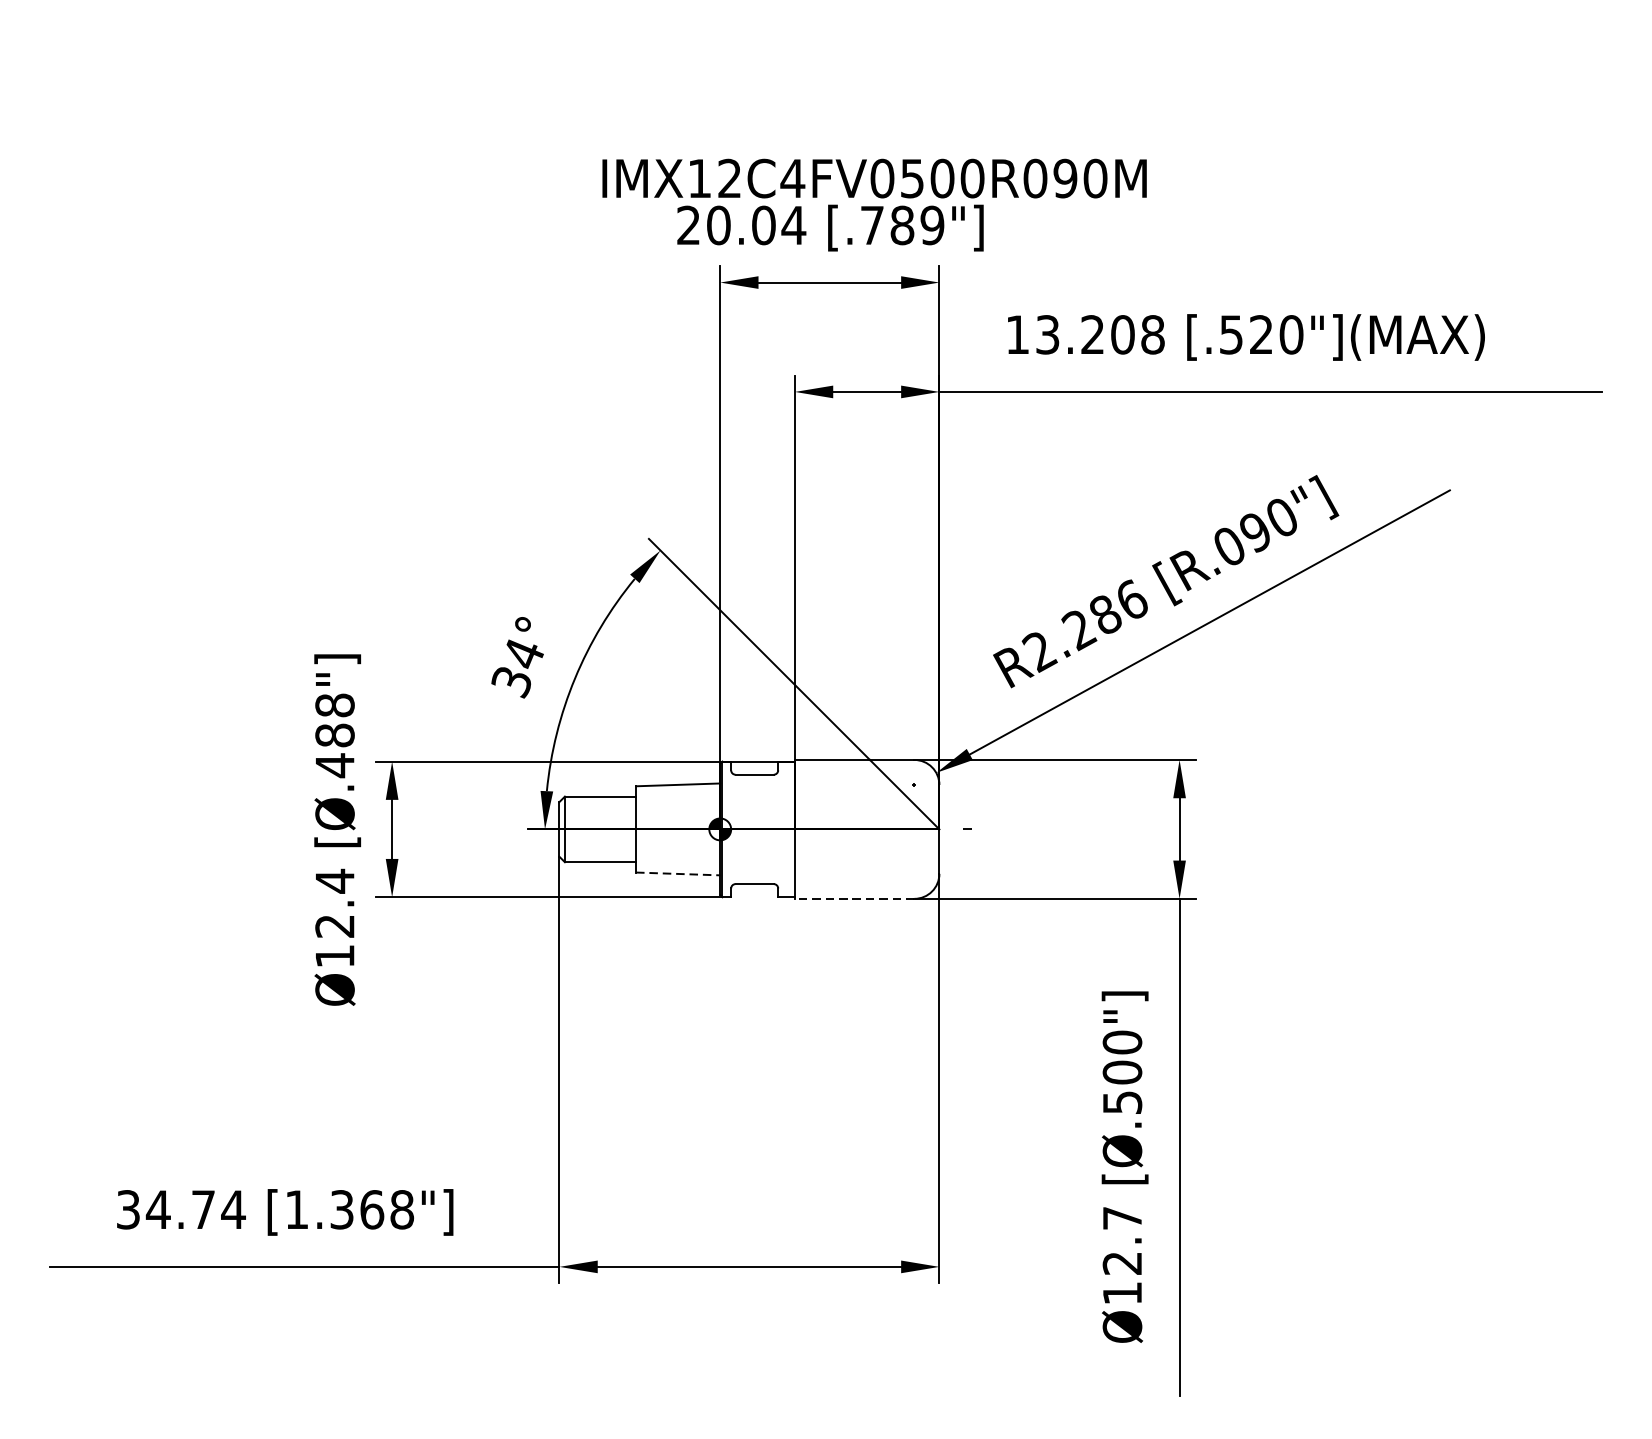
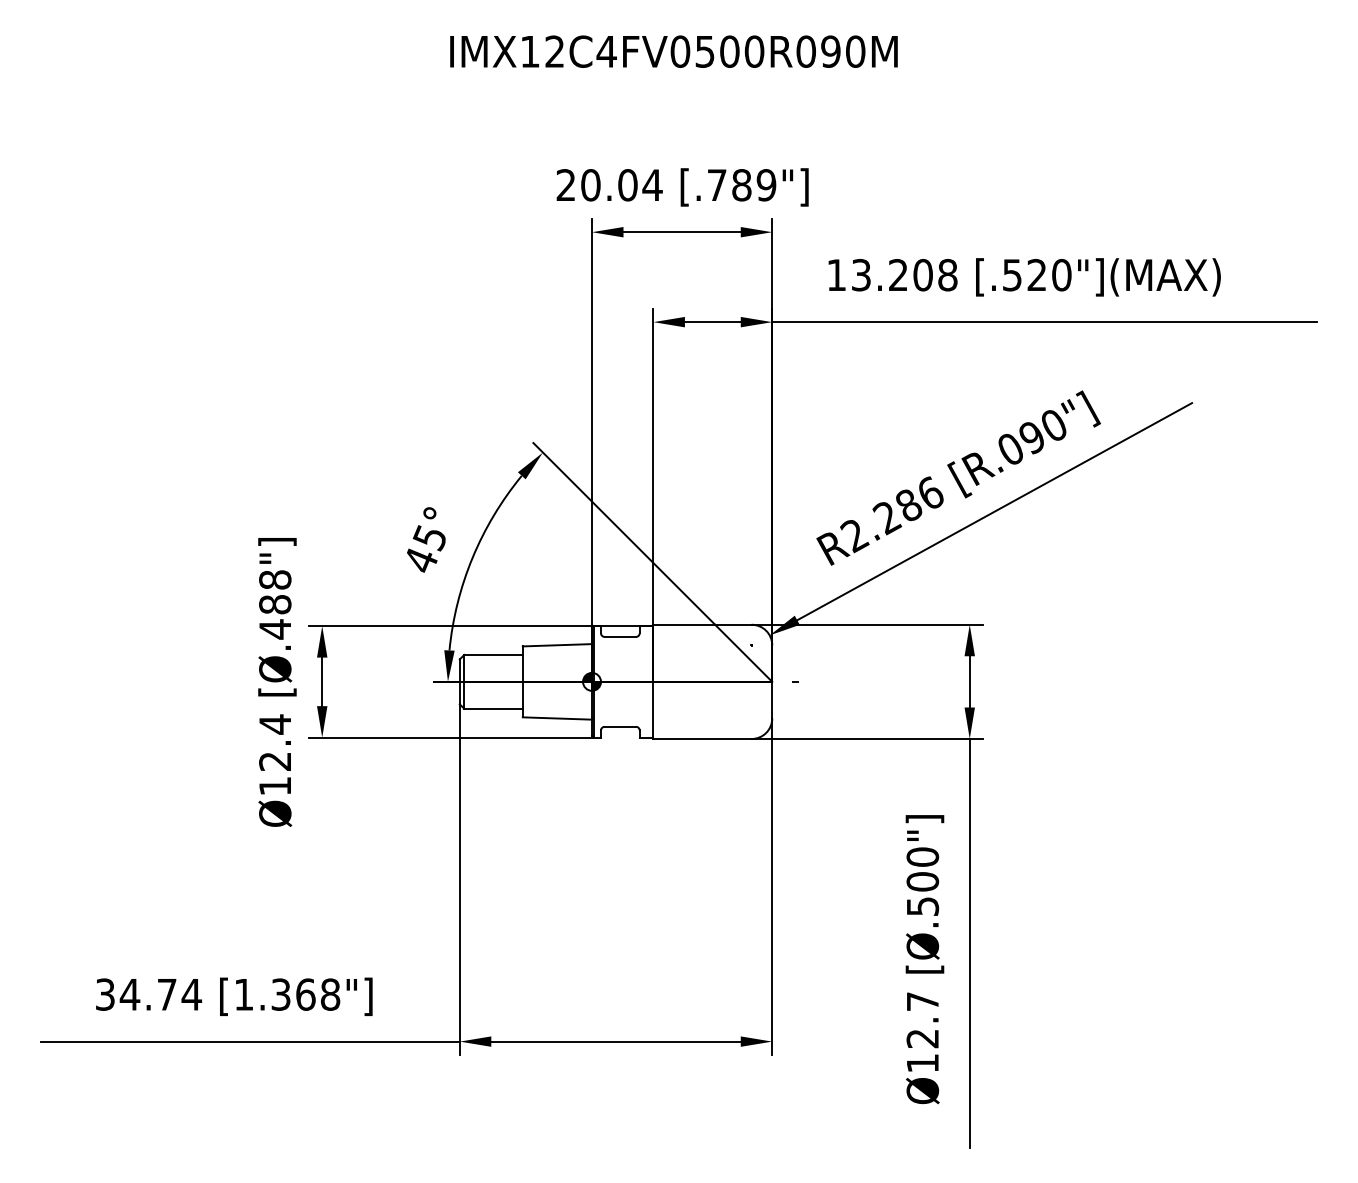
text: (874, 178) -> (673, 51), moved
text: (516, 668) -> (424, 549), 34° -> 45°
line: (678, 873) -> (557, 718), dashed -> solid
line: (854, 898) -> (702, 738), dashed -> solid

